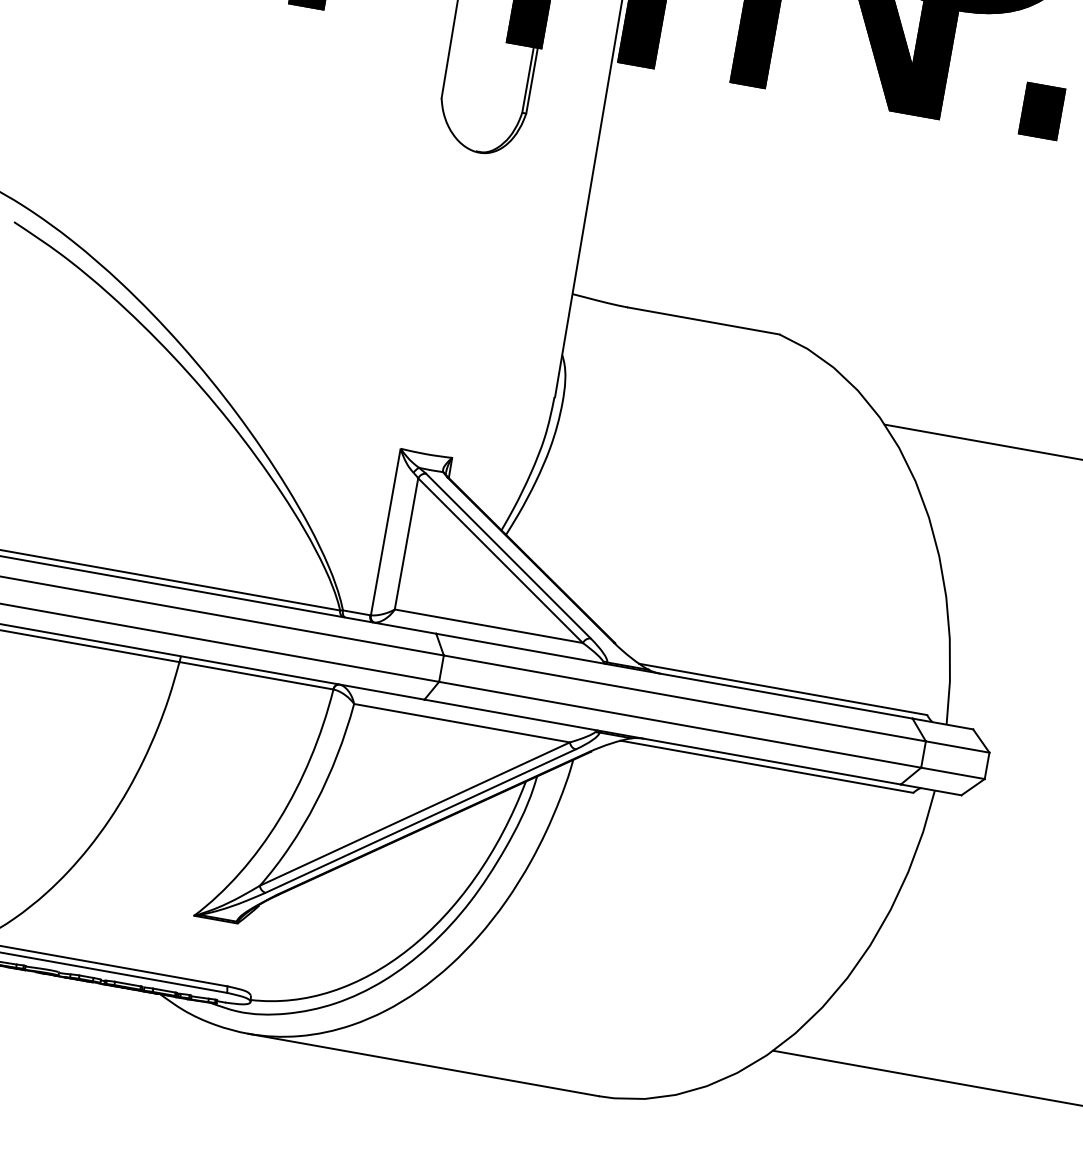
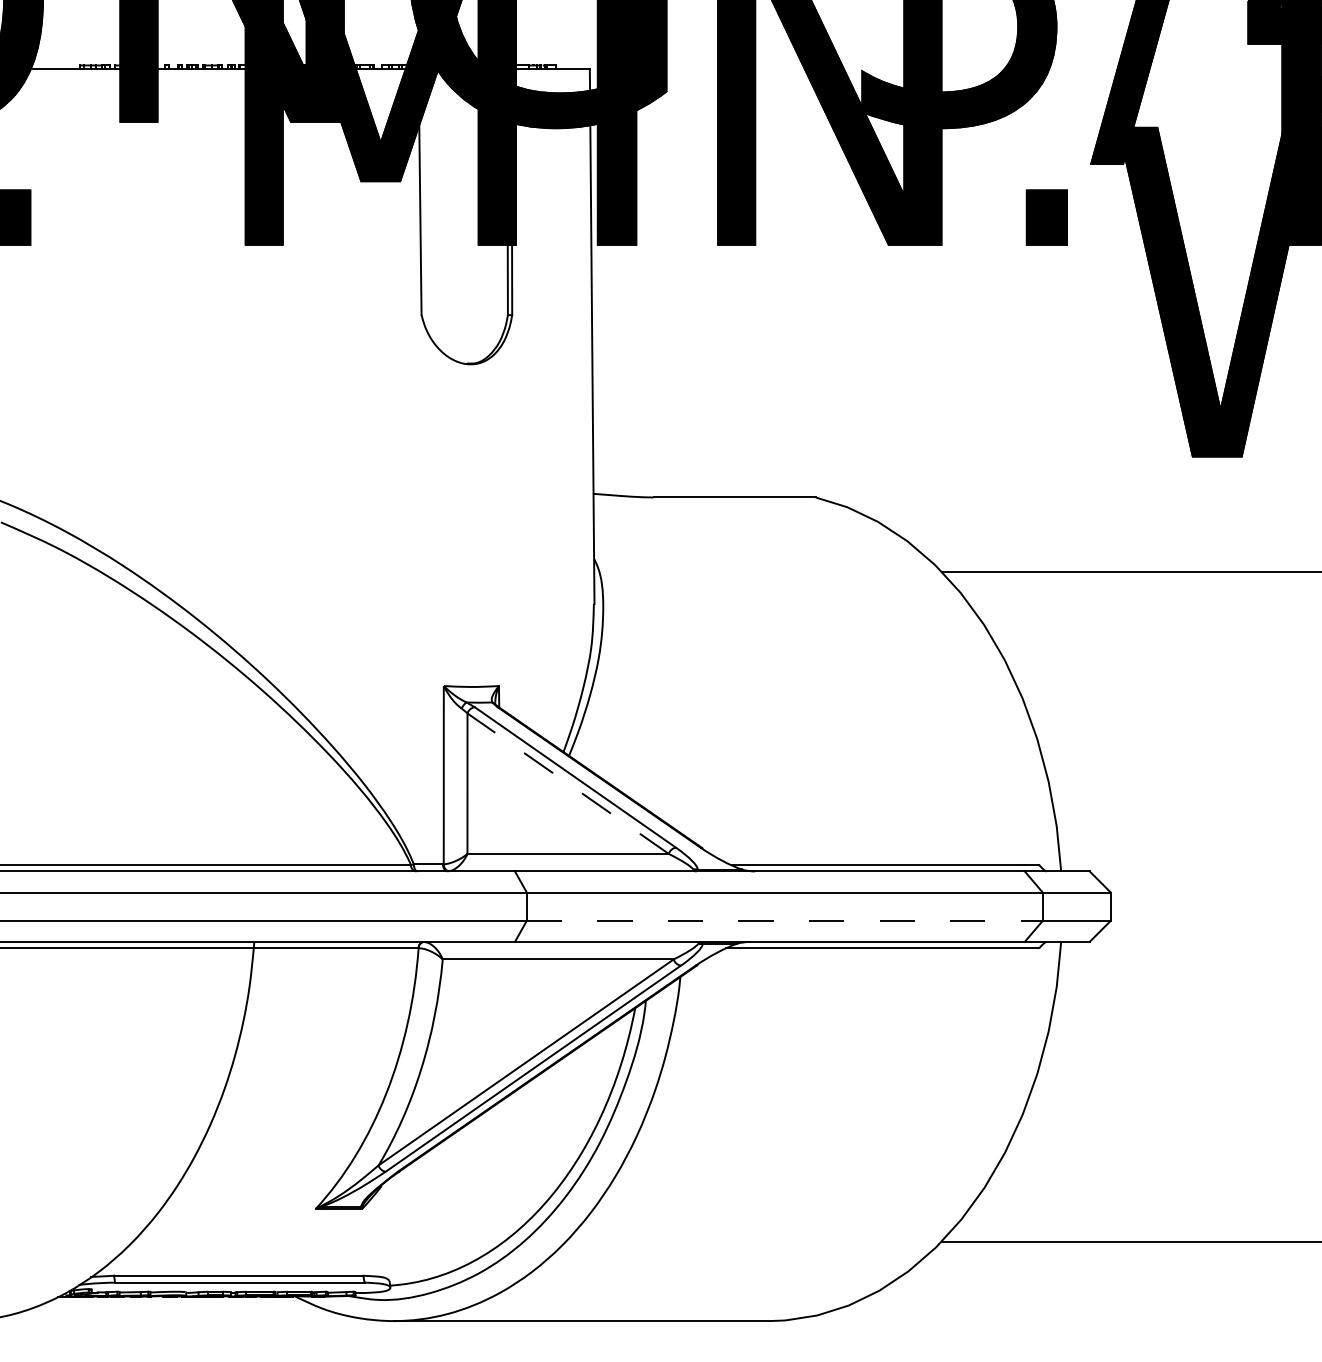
line: (500, 560) -> (568, 783), solid -> dashed
line: (679, 724) -> (784, 920), solid -> dashed

